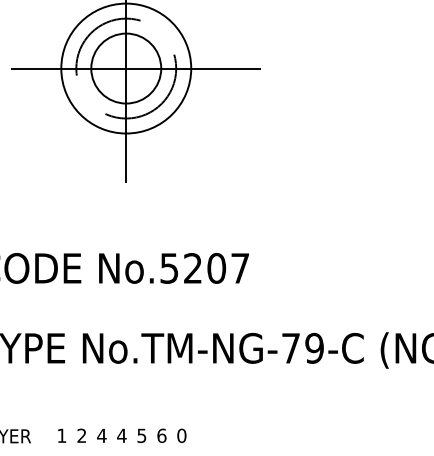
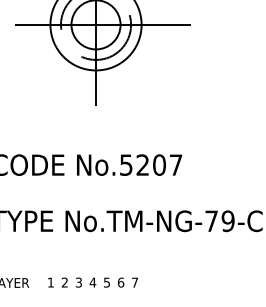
text: (101, 435) -> (78, 282), 4 -> 3
text: (181, 435) -> (134, 282), 0 -> 7

